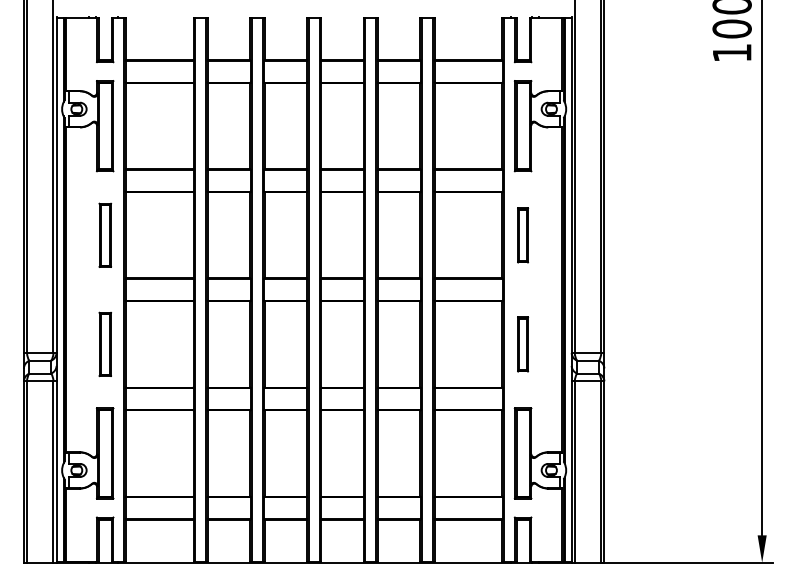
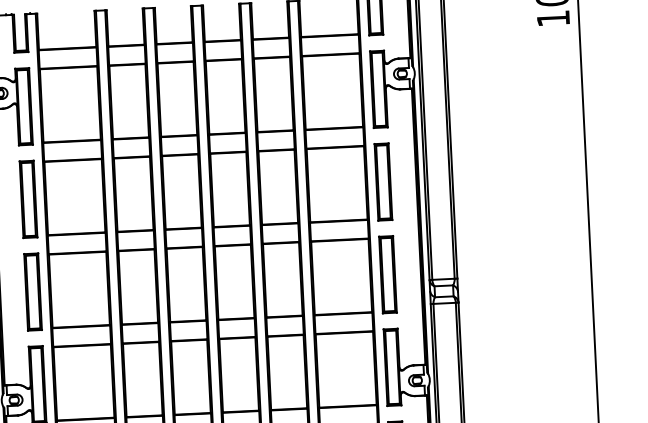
part: (105, 235) -> (28, 199), size x1.43
part: (522, 235) -> (382, 182), size x1.67
part: (105, 344) -> (33, 292), size x1.43
part: (522, 344) -> (387, 274), size x1.67

